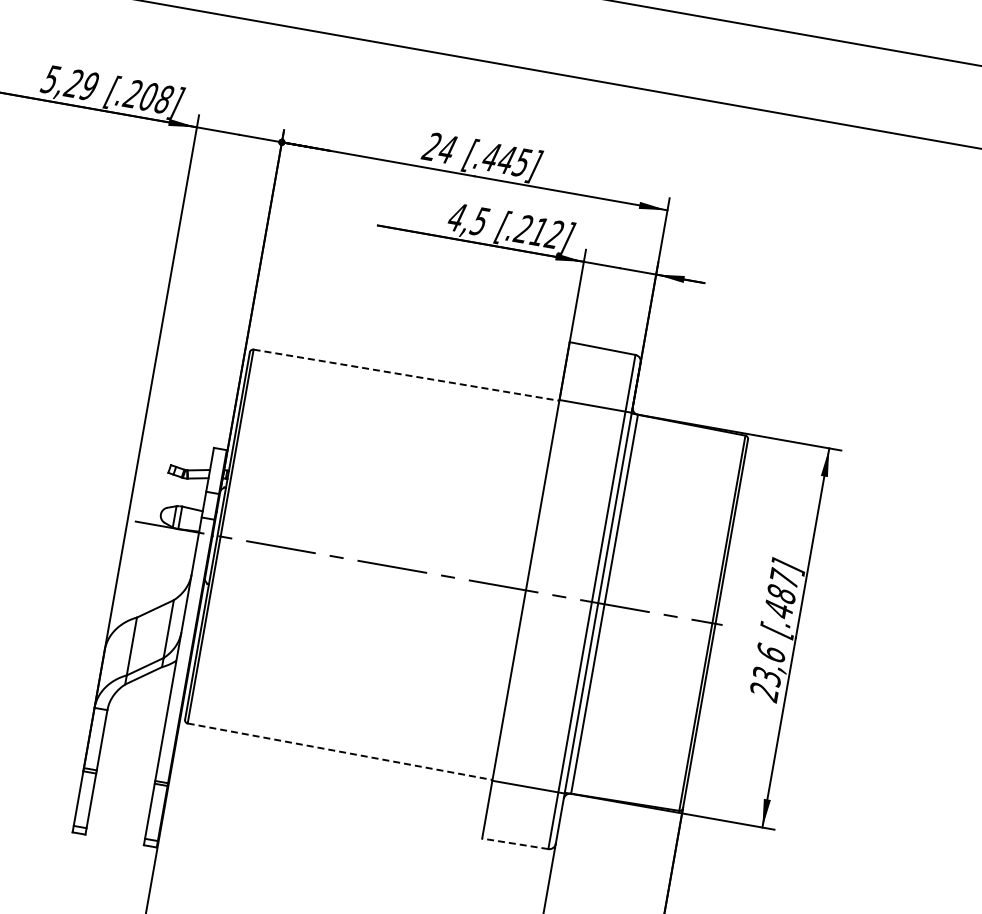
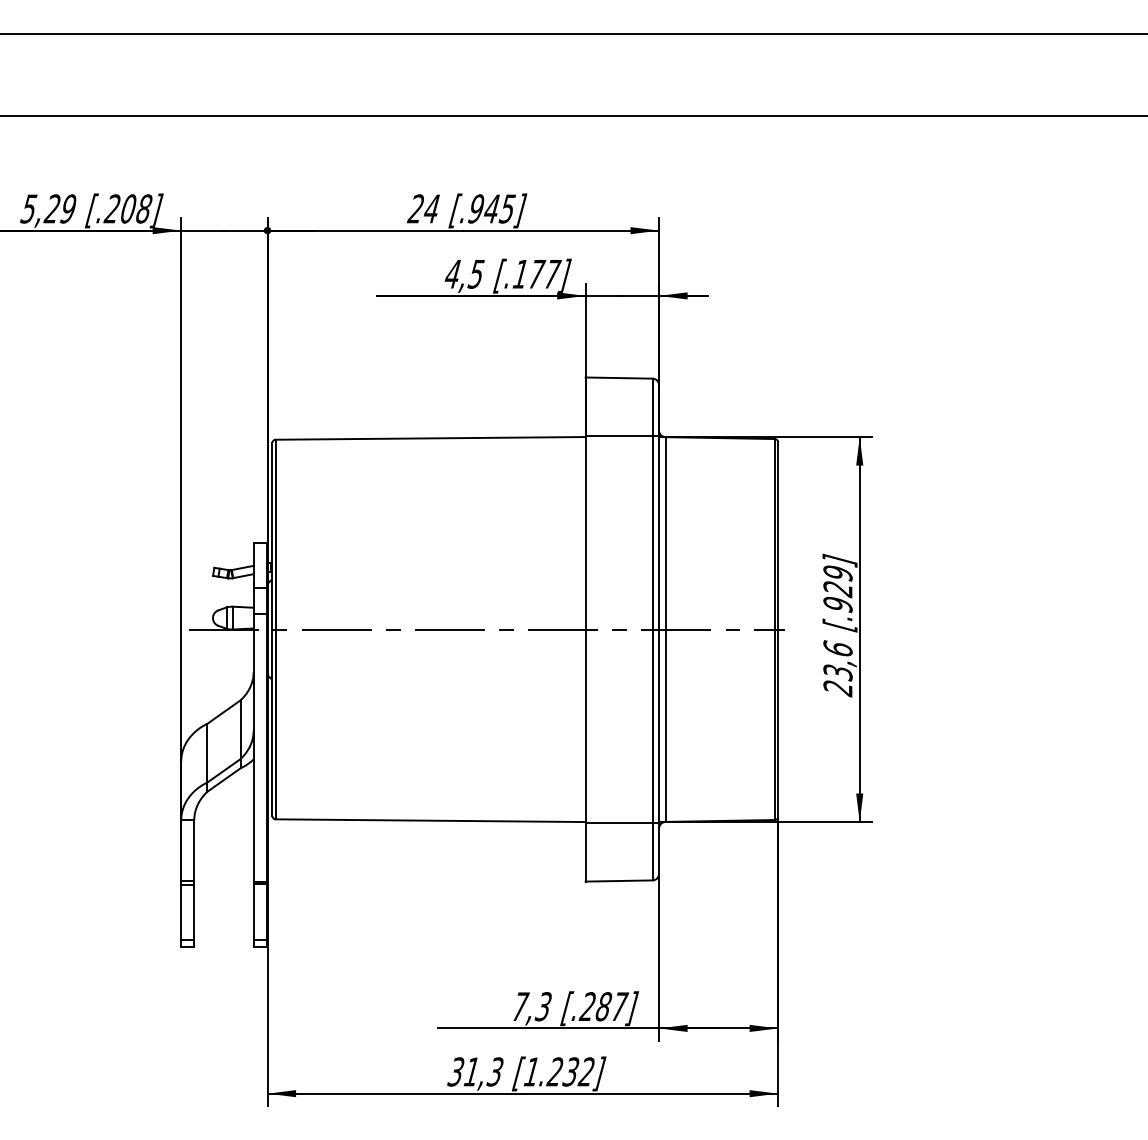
text: (491, 156) -> (476, 208), [.445] -> [.945]
text: (539, 231) -> (536, 273), [.212] -> [.177]
line: (407, 375) -> (431, 438), dashed -> solid
text: (781, 593) -> (837, 588), [.487] -> [.929]
line: (340, 751) -> (431, 820), dashed -> solid
line: (515, 844) -> (619, 881), dashed -> solid

